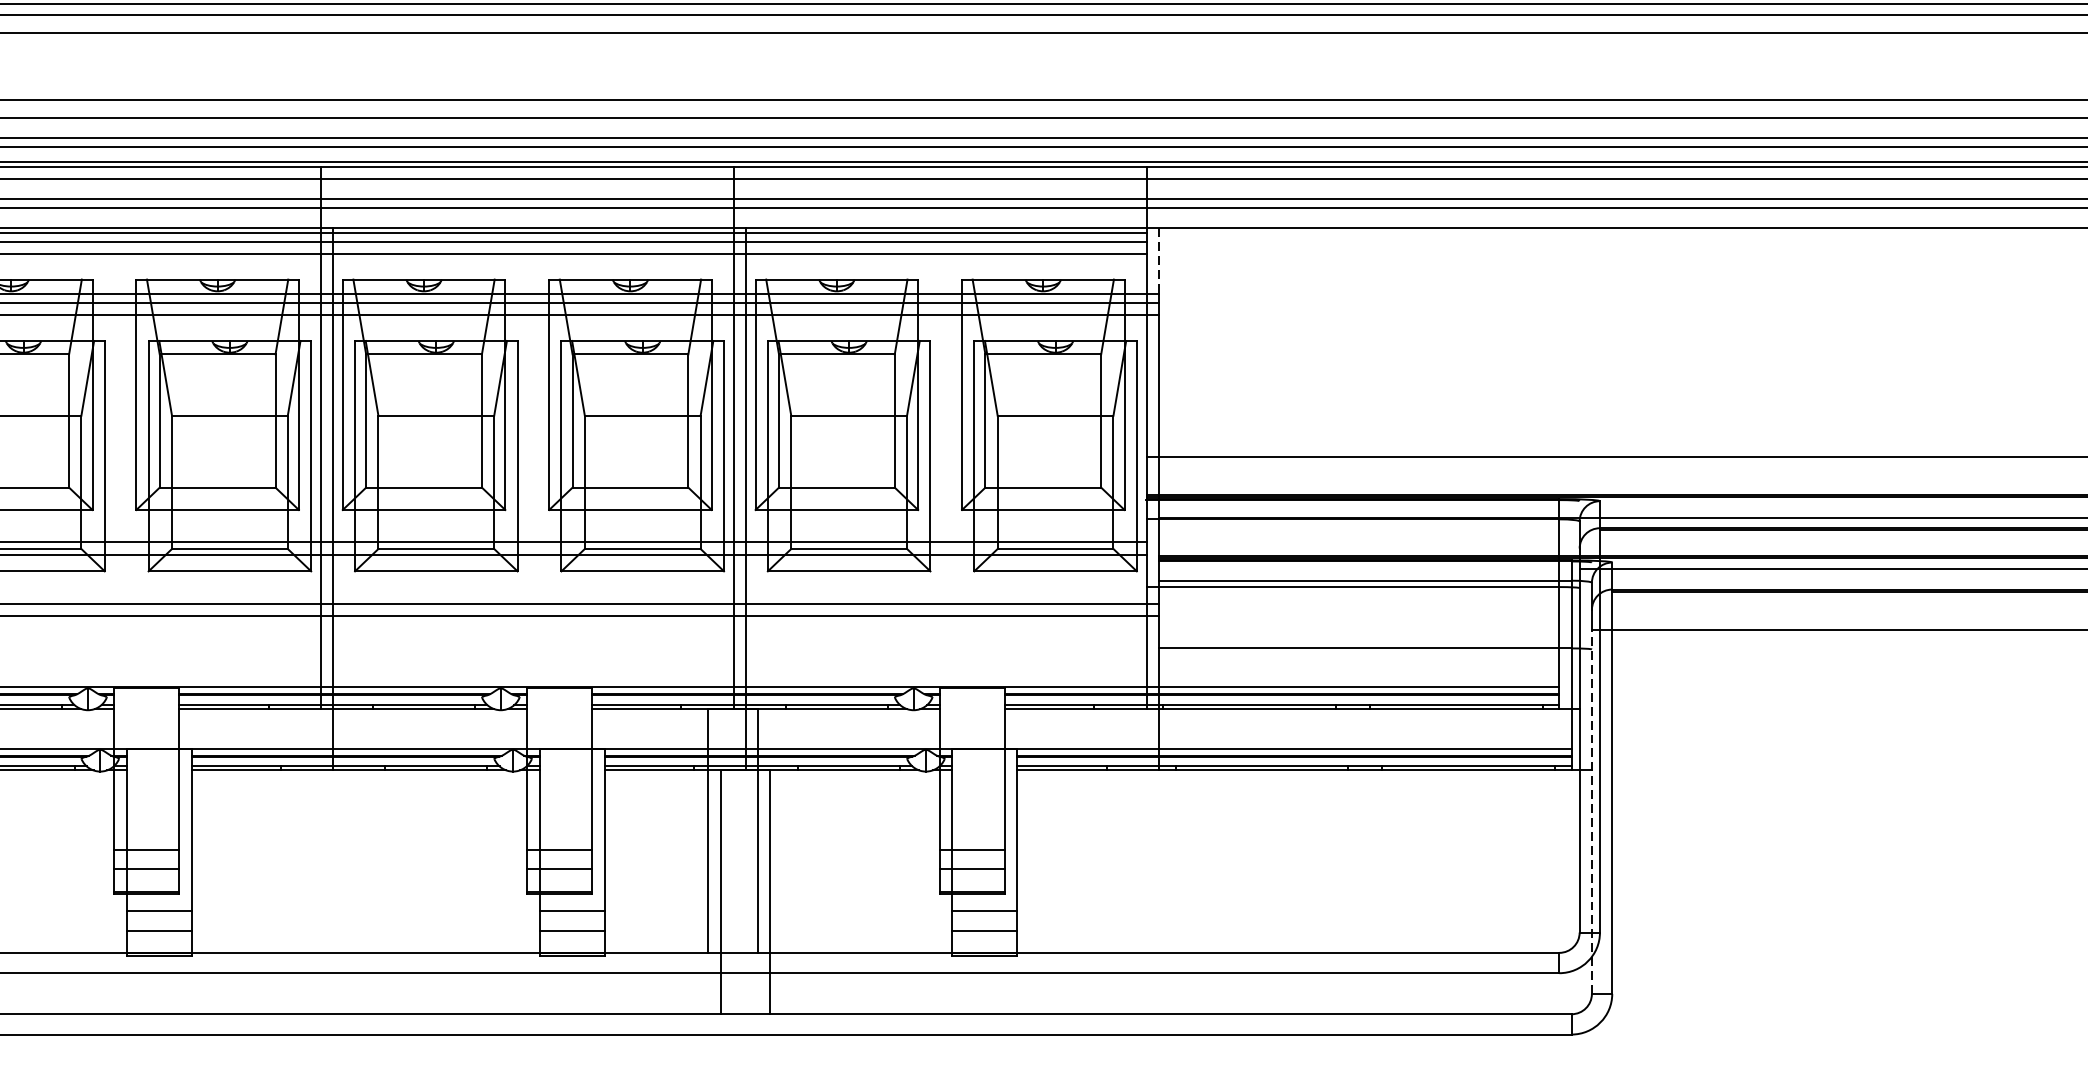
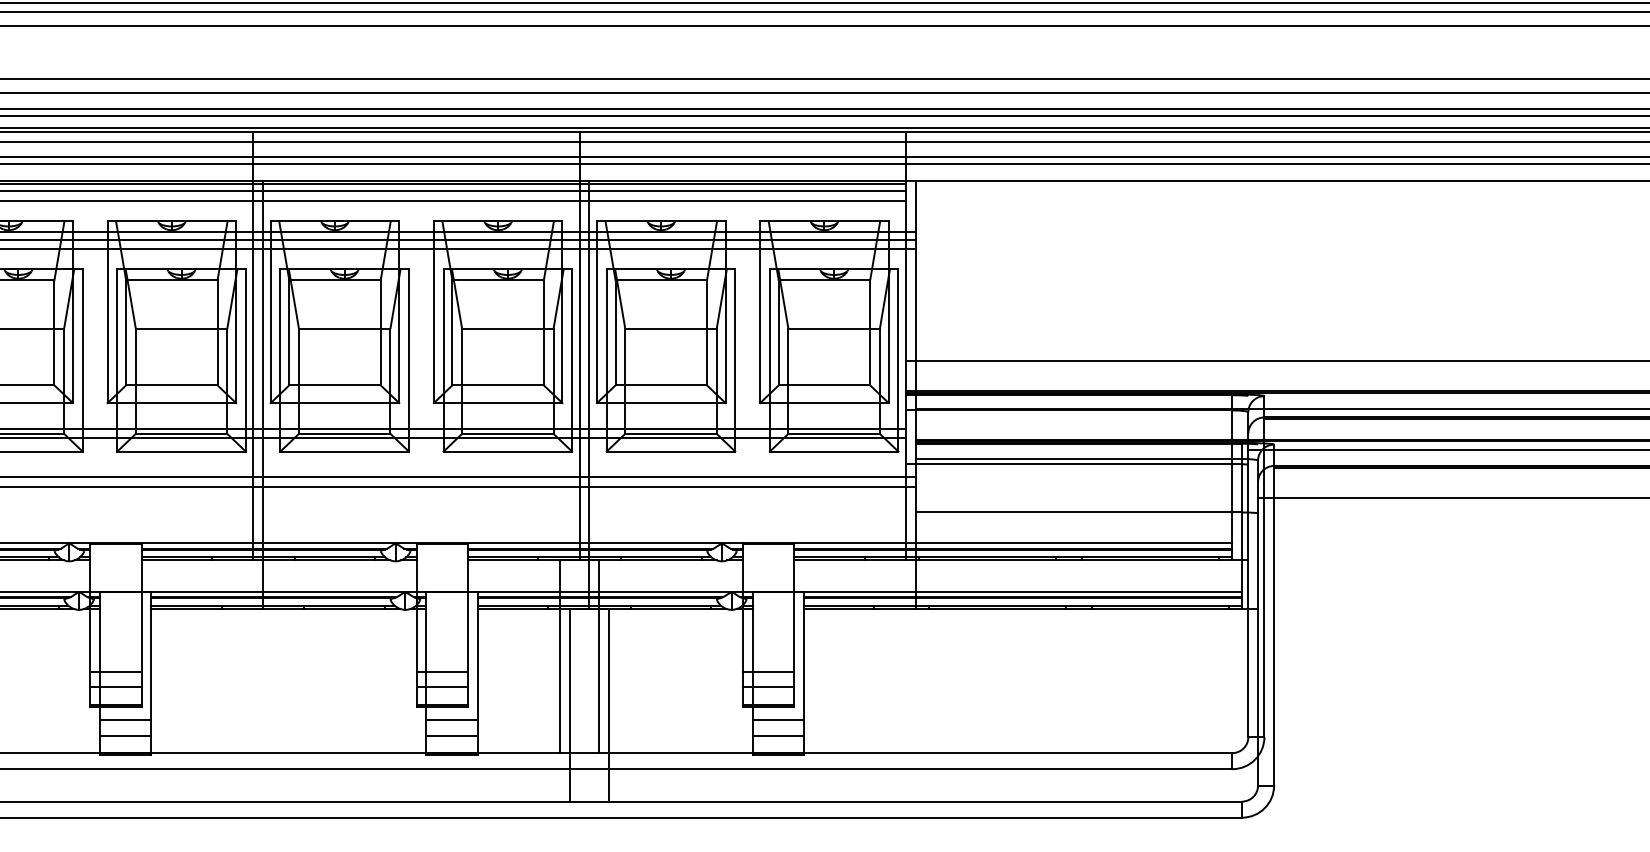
line: (1158, 261) -> (915, 206), dashed -> solid
line: (1592, 811) -> (1258, 641), dashed -> solid

